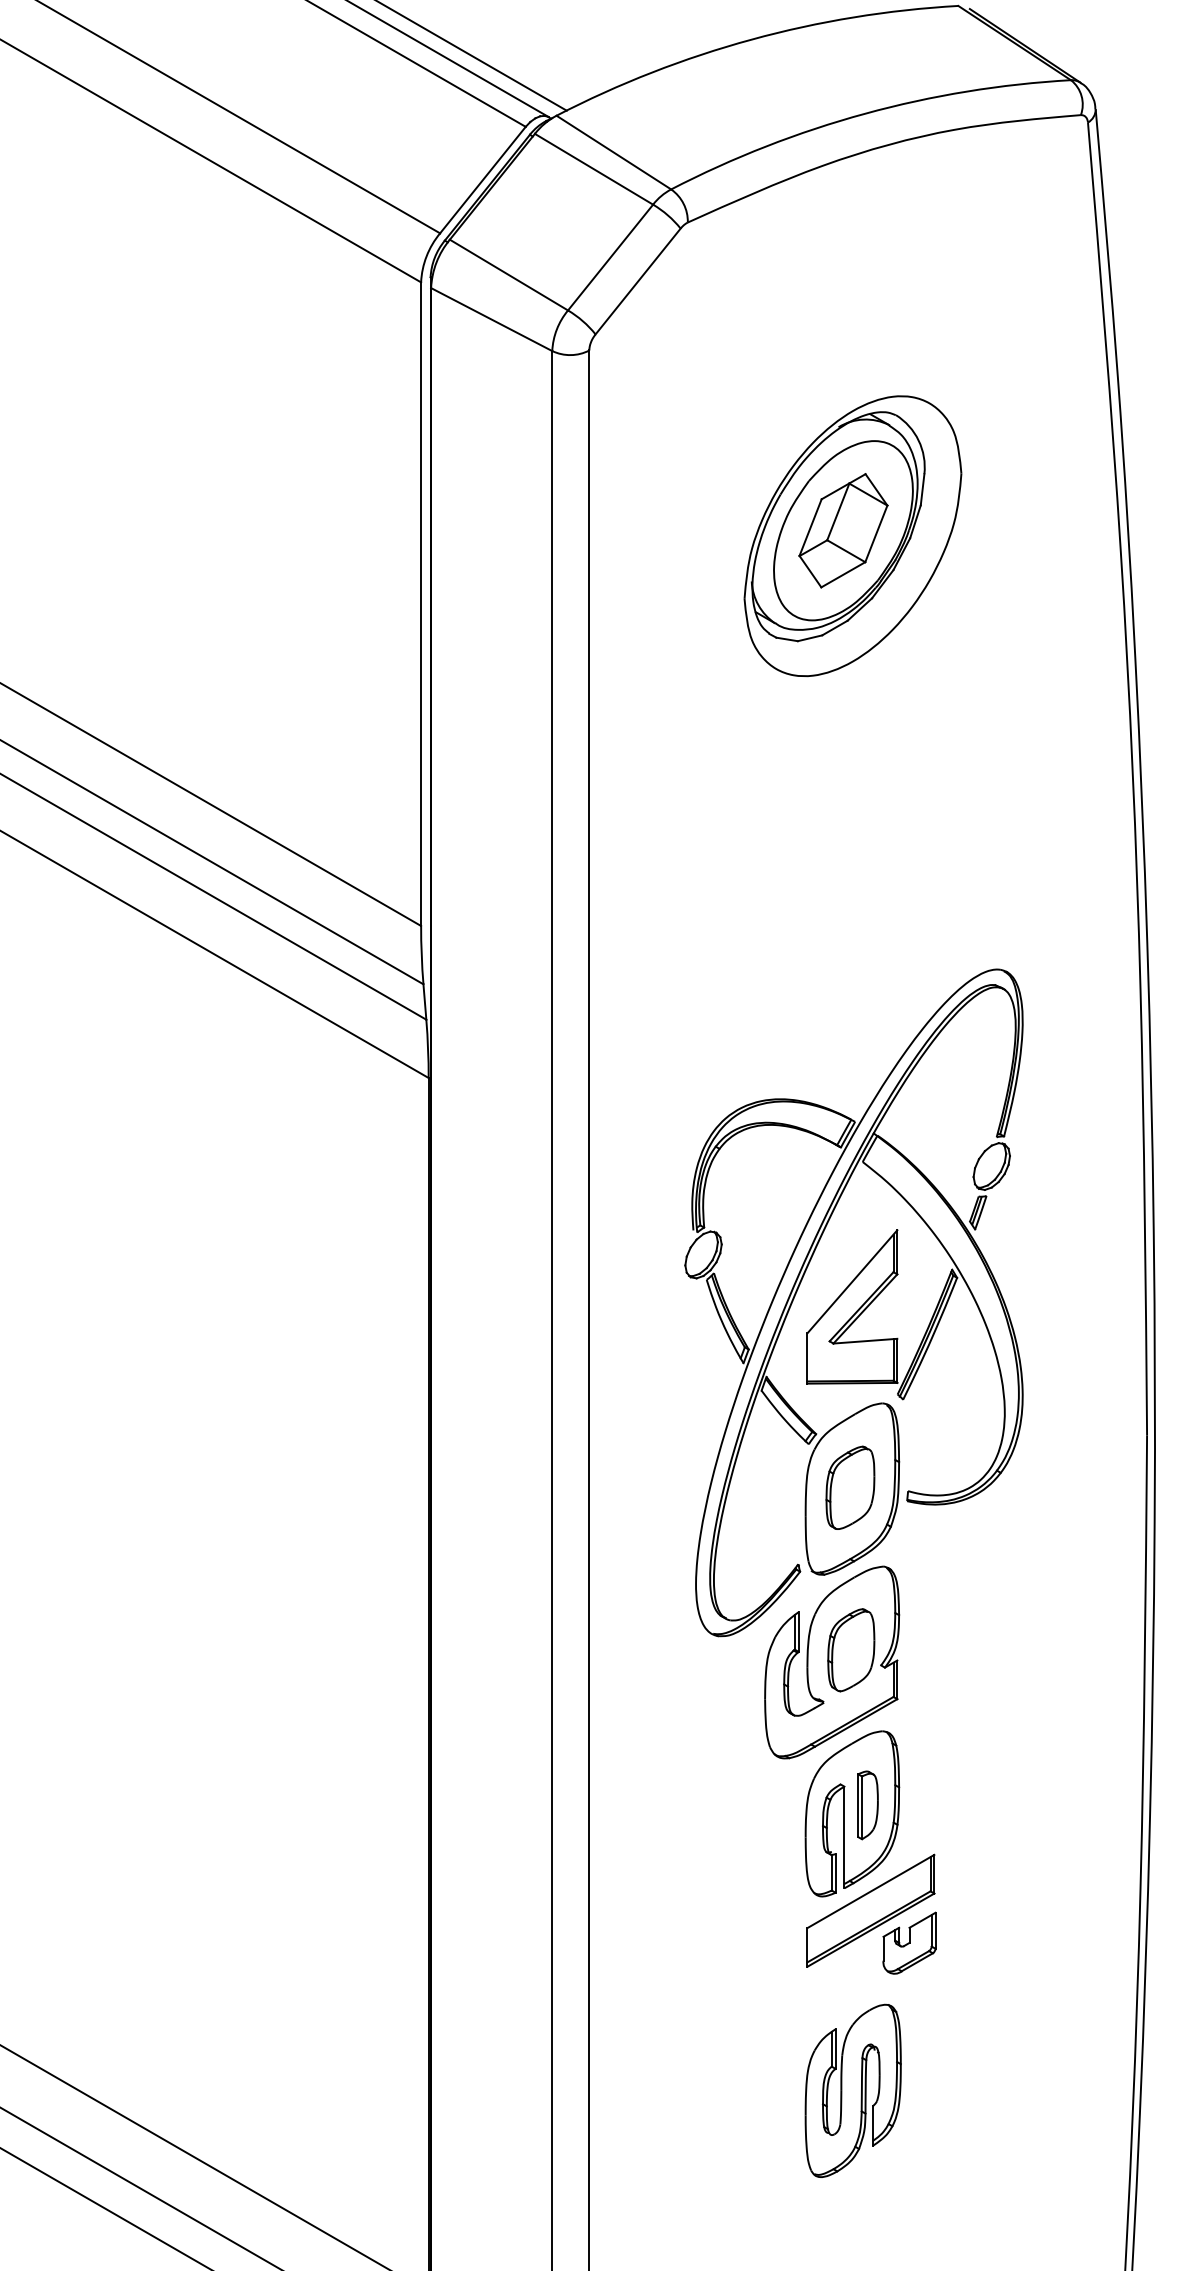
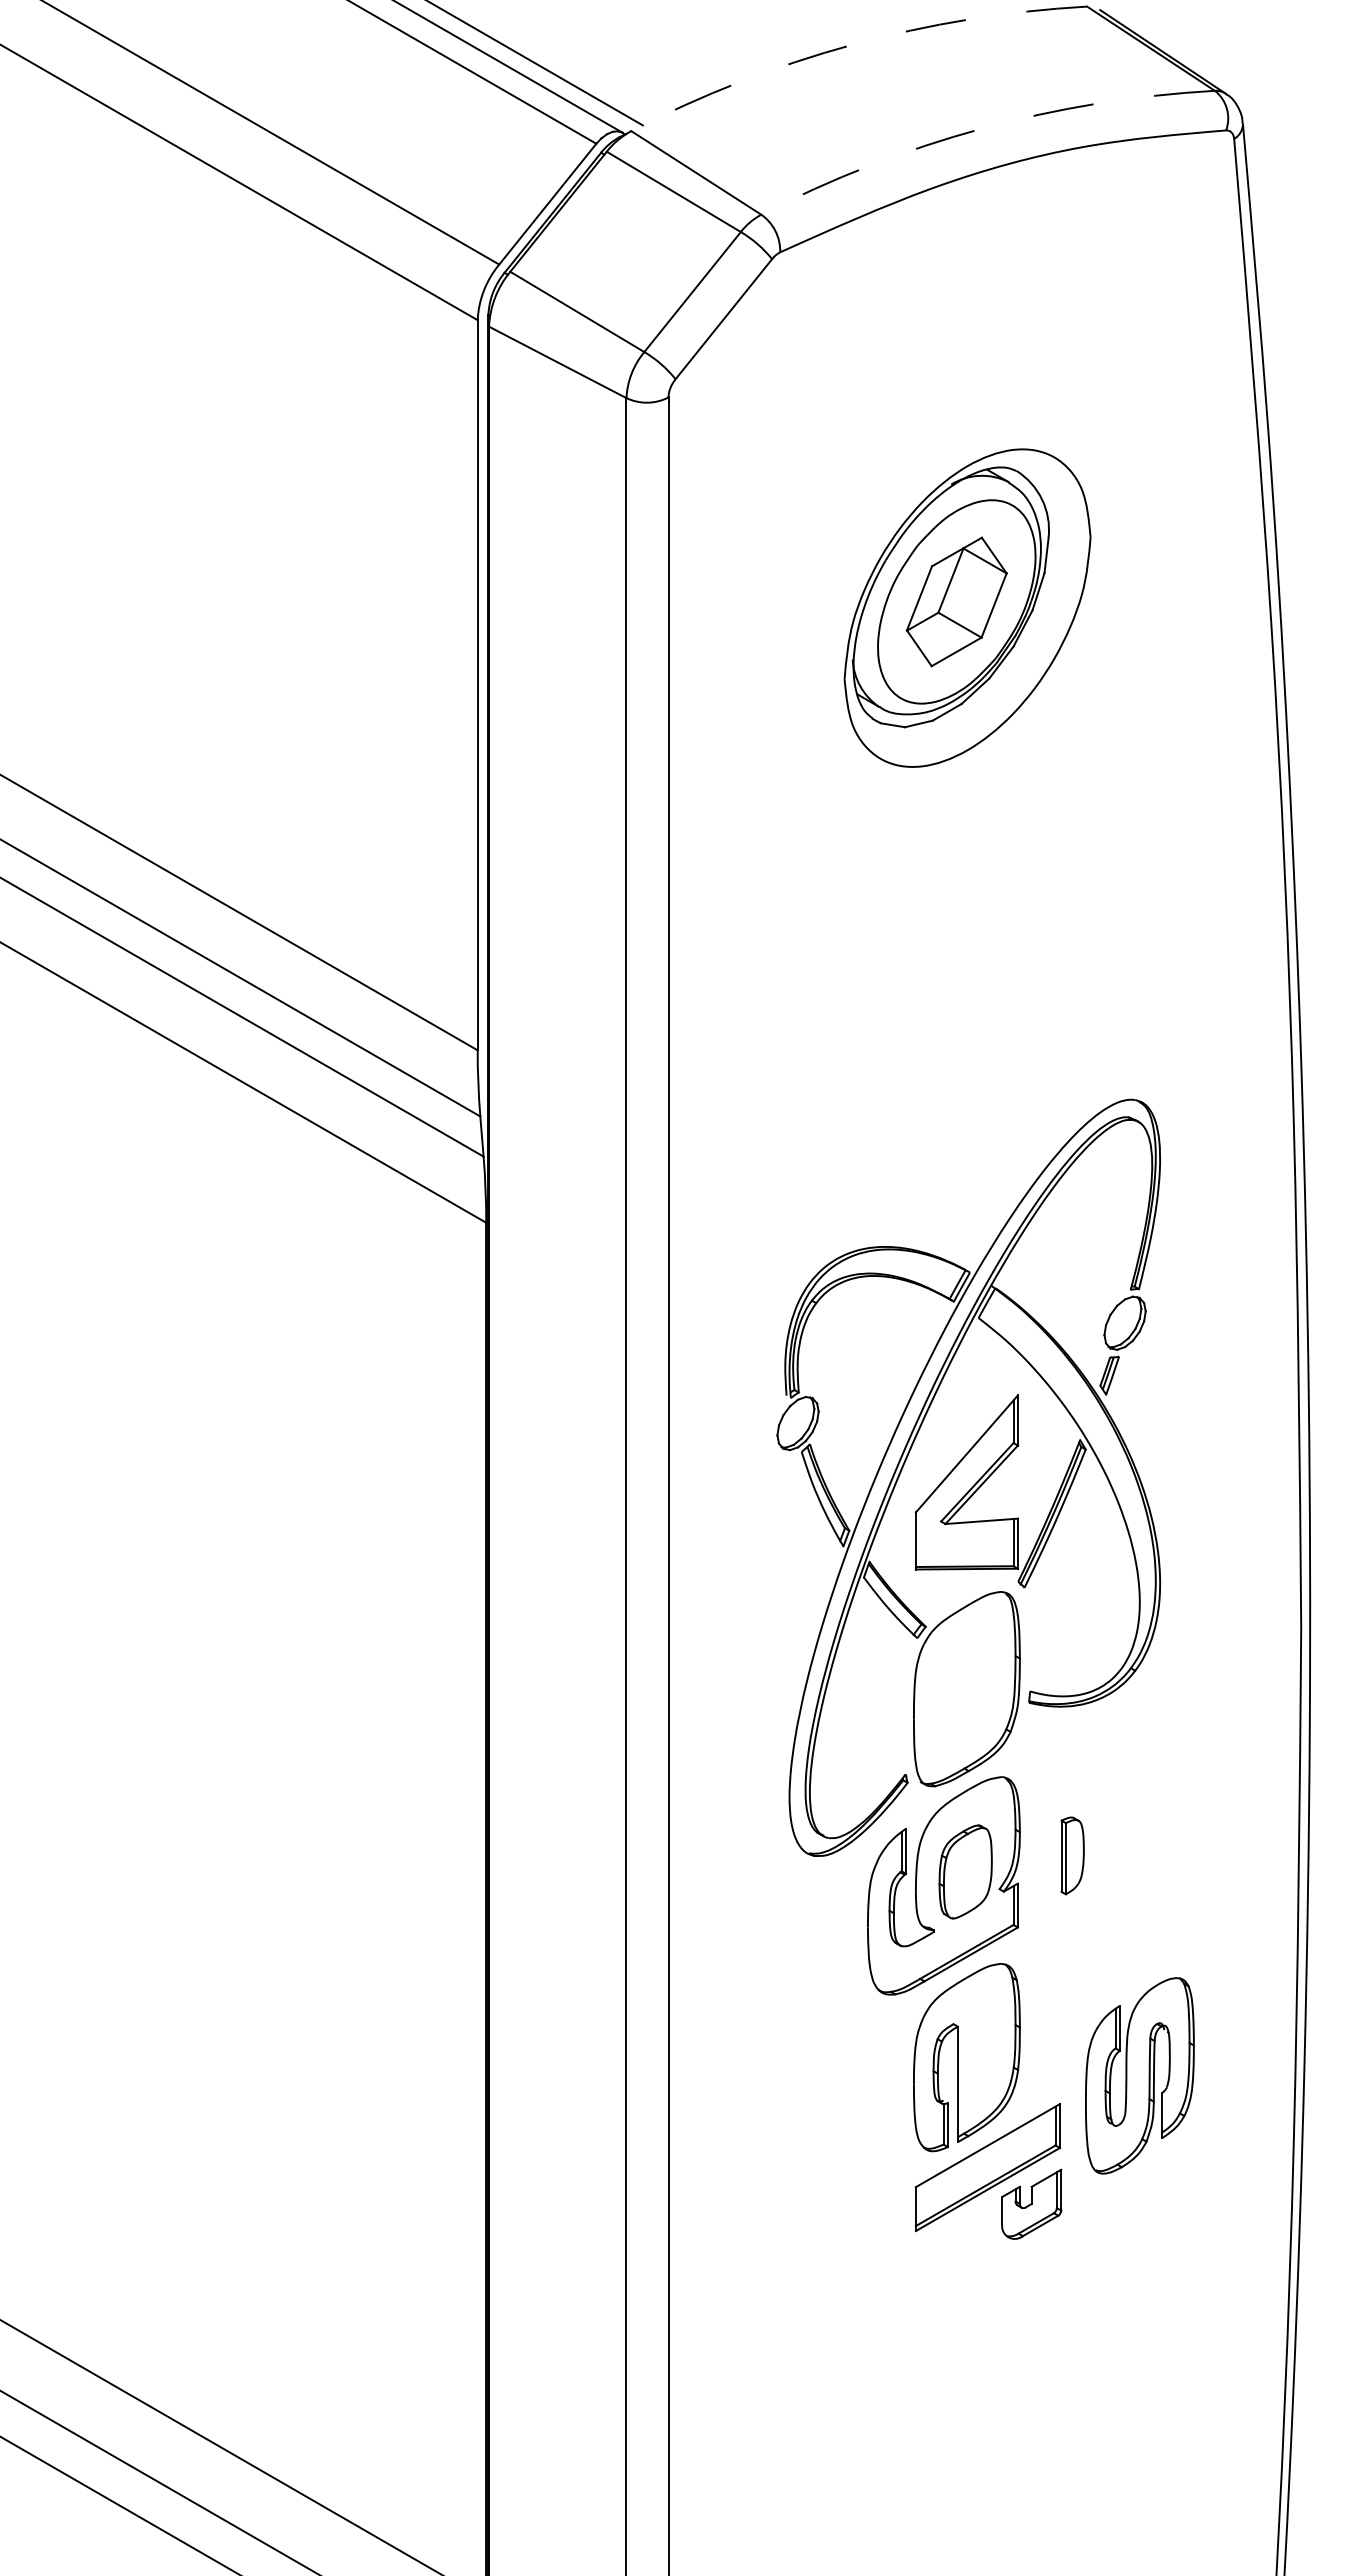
arc: (751, 39) -> (852, 44), solid -> dashed
arc: (865, 113) -> (981, 128), solid -> dashed
part: (850, 1487) -> (964, 1687), removed
part: (867, 1804) -> (1072, 1855), moved
part: (852, 2090) -> (1139, 2075), moved

